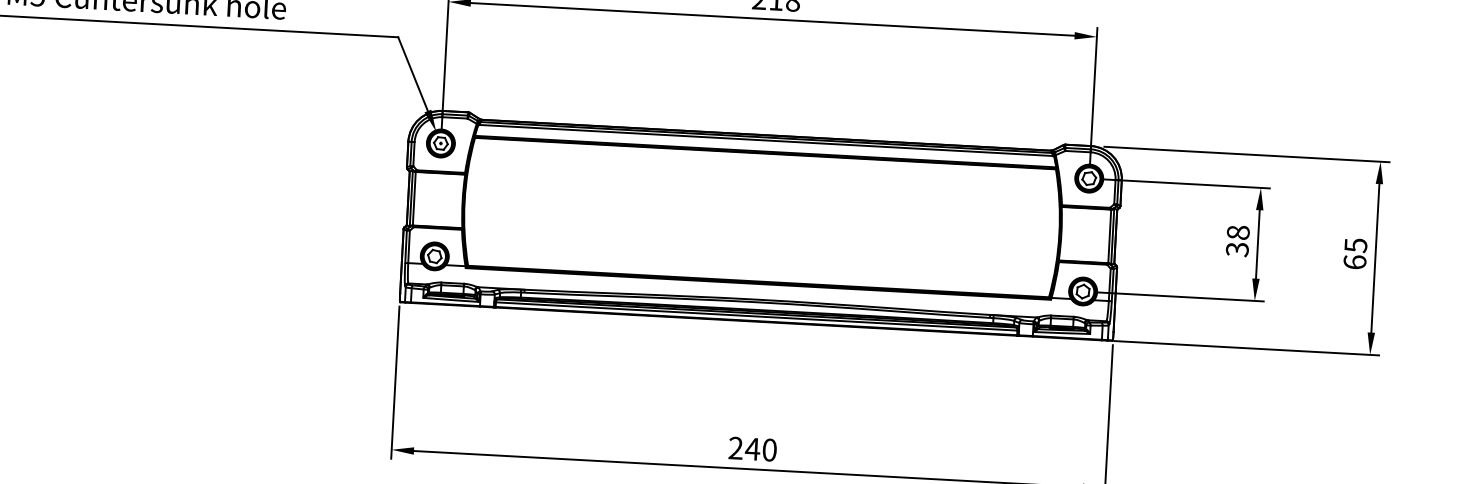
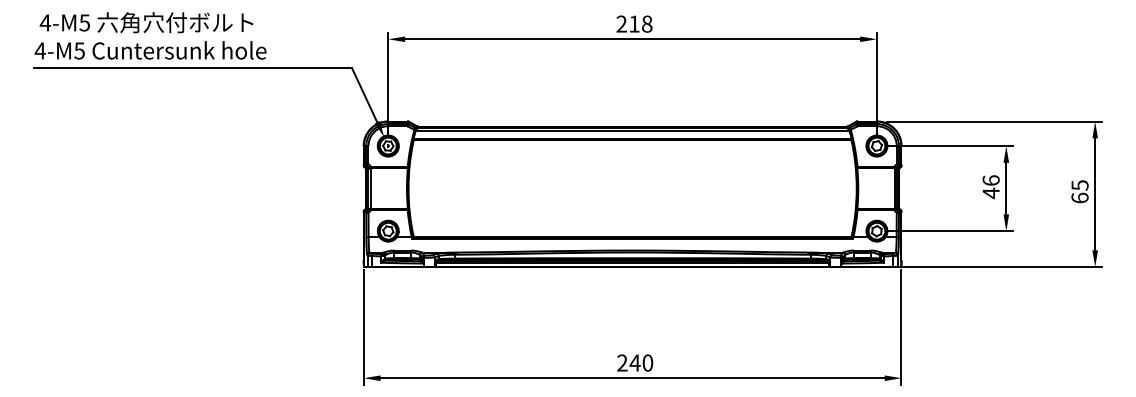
text: (1236, 241) -> (990, 187), 38 -> 46

